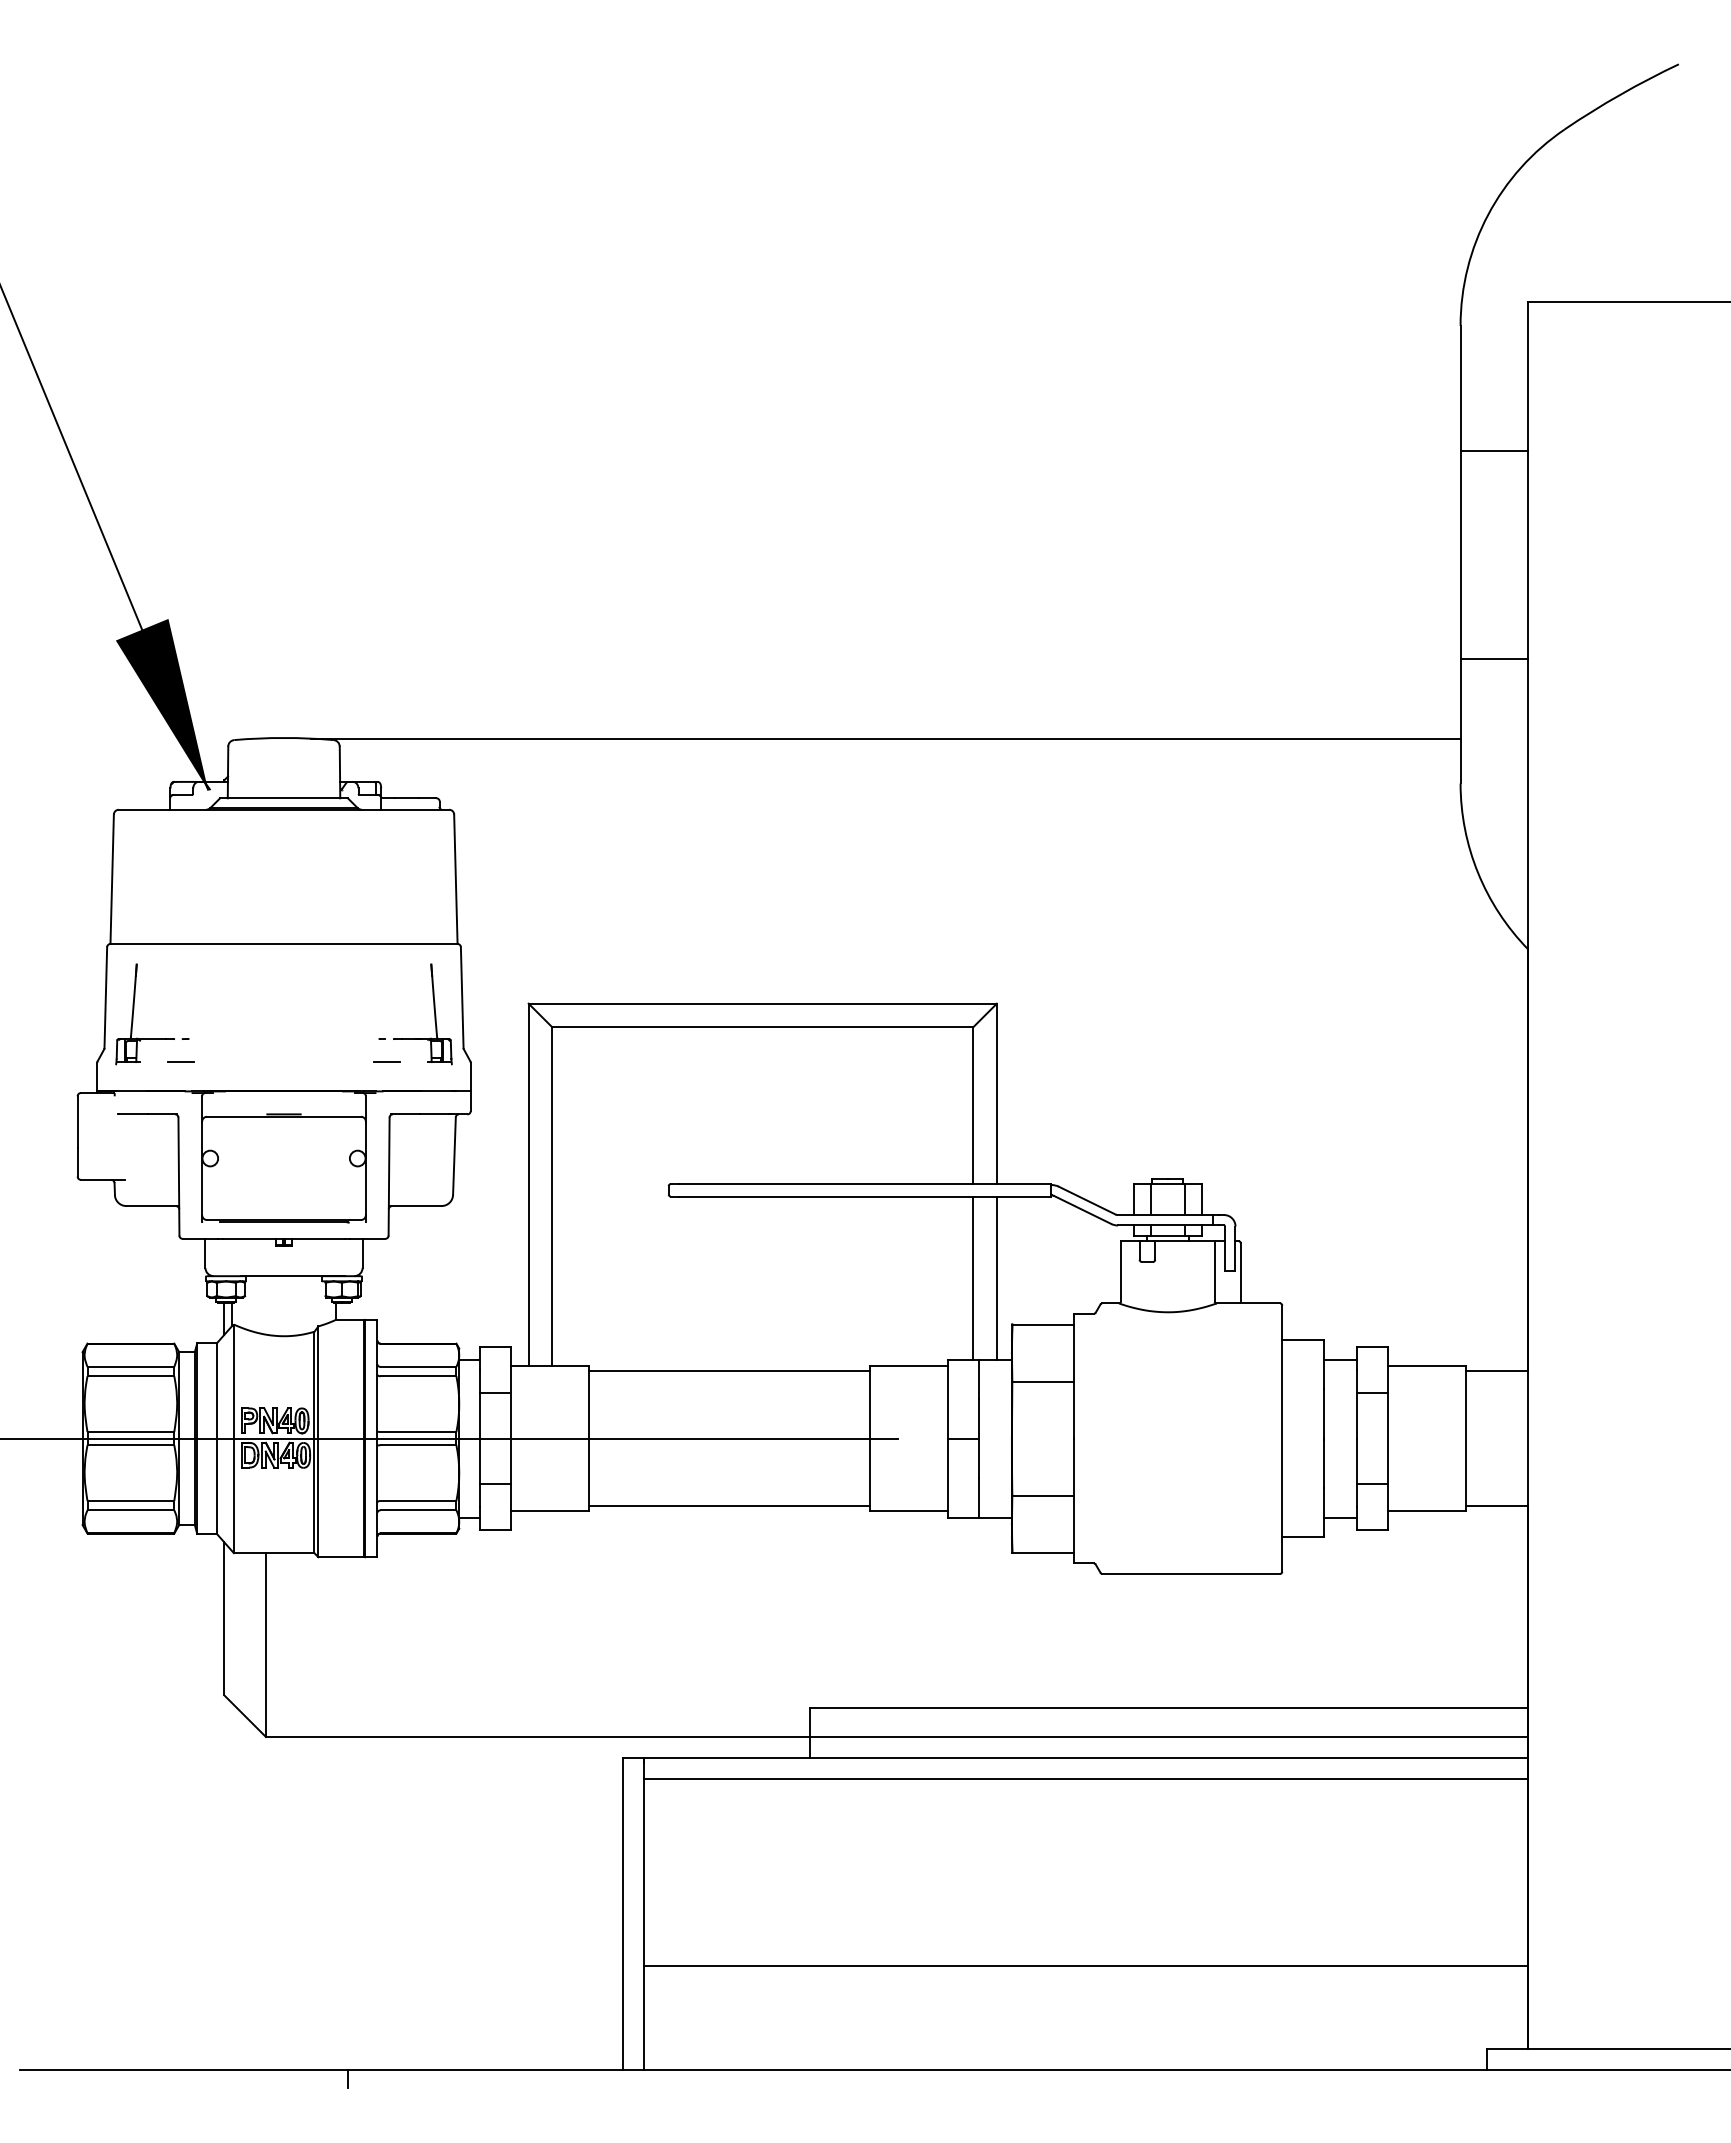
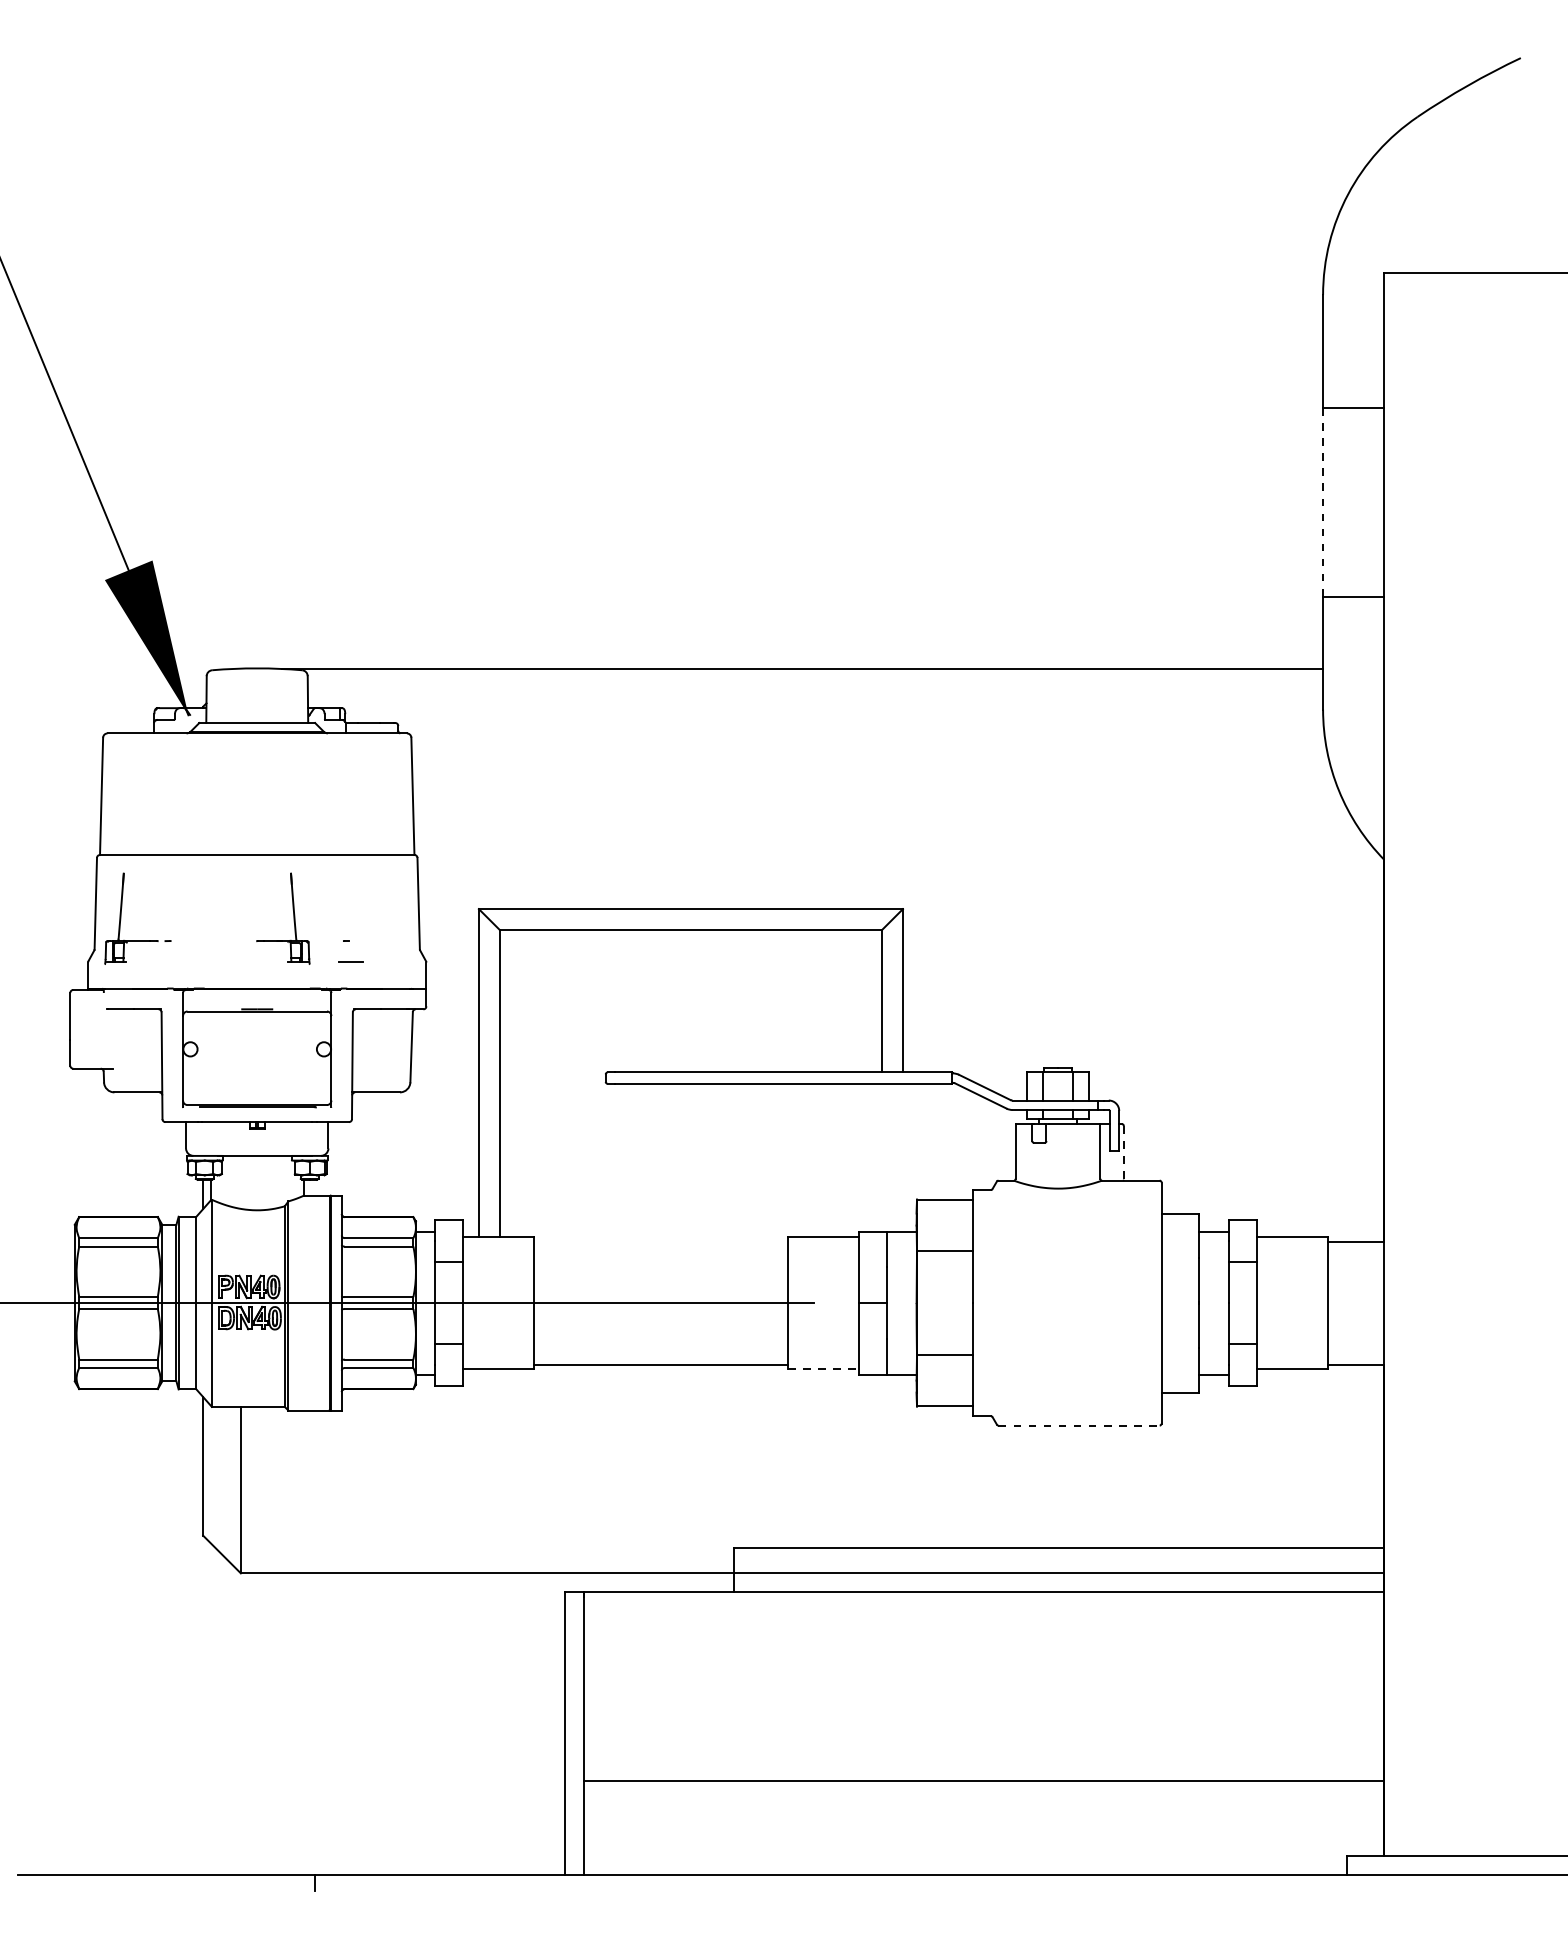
line: (1460, 554) -> (1323, 502), solid -> dashed
part: (434, 1014) -> (293, 918), moved
line: (180, 1061) -> (163, 961), removed
line: (1240, 1272) -> (1123, 1152), solid -> dashed
line: (973, 1277) -> (881, 1157), removed
line: (996, 1277) -> (902, 1157), removed
line: (729, 1370) -> (660, 1241), removed
line: (909, 1511) -> (823, 1369), solid -> dashed
line: (1191, 1573) -> (1079, 1425), solid -> dashed
line: (1086, 1778) -> (984, 1610), removed

